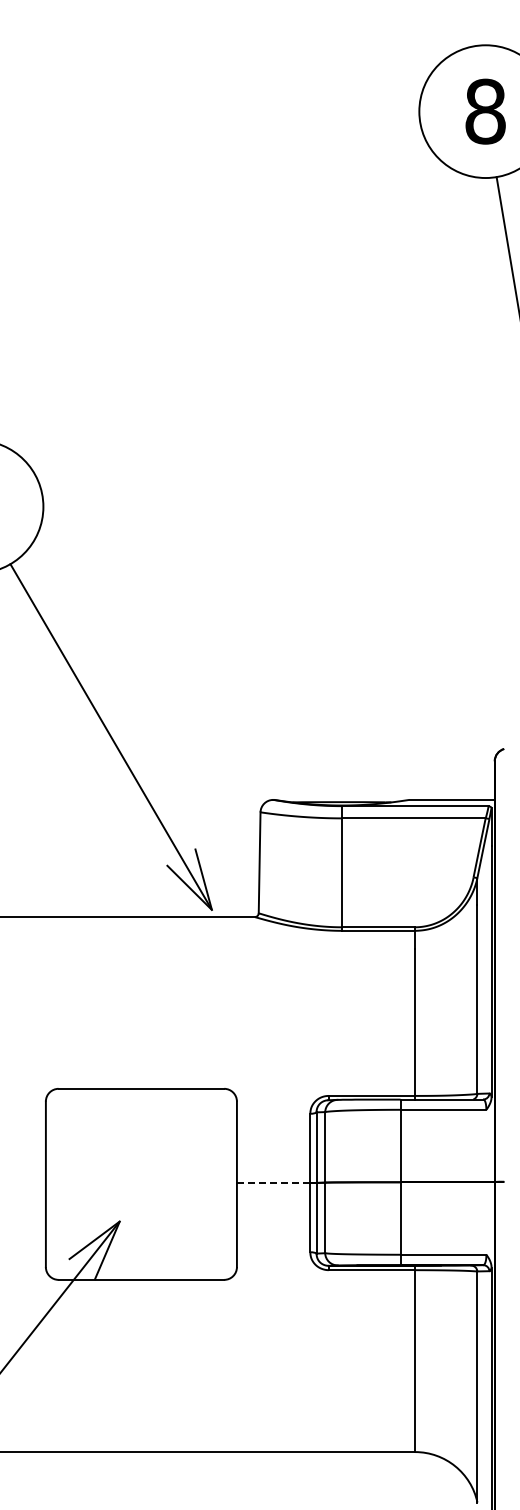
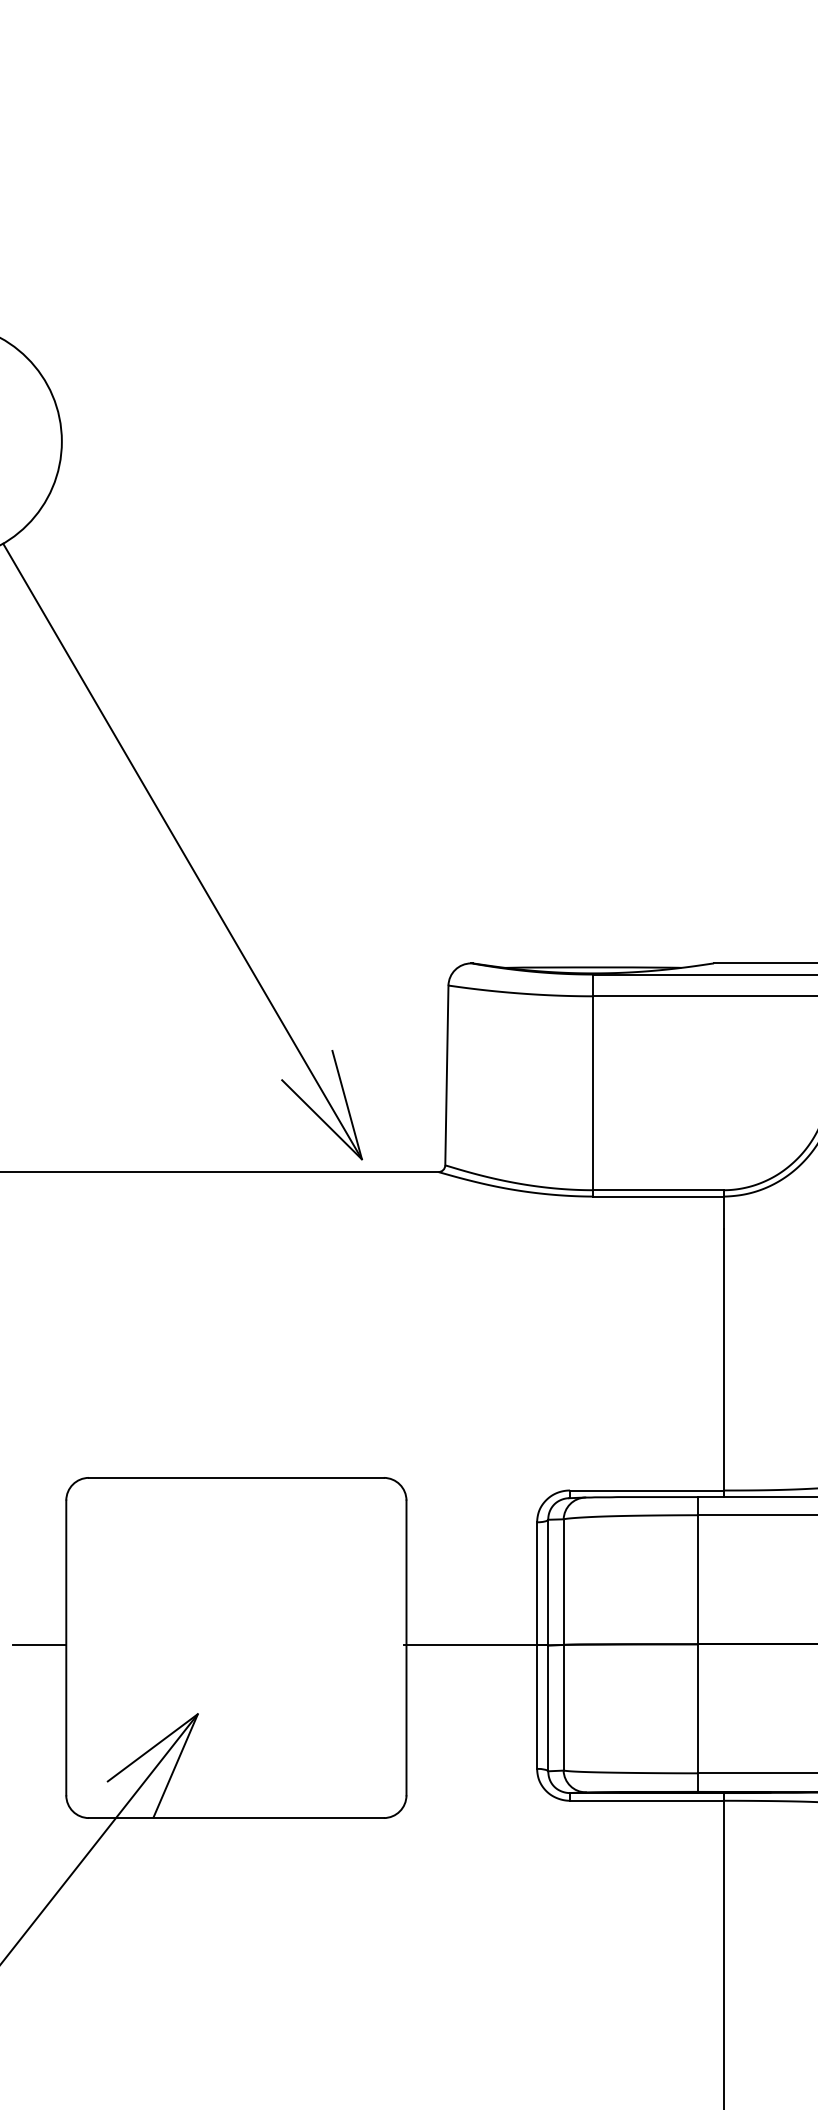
line: (30, 1182) -> (38, 1644), added
line: (272, 1182) -> (469, 1644), dashed -> solid

